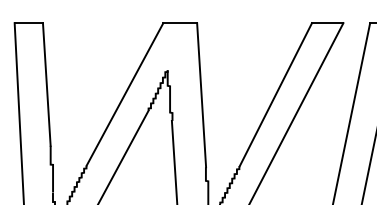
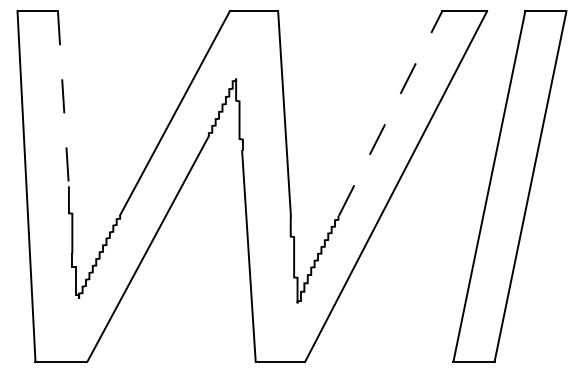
line: (46, 84) -> (63, 98), solid -> dashed
line: (275, 94) -> (390, 113), solid -> dashed

